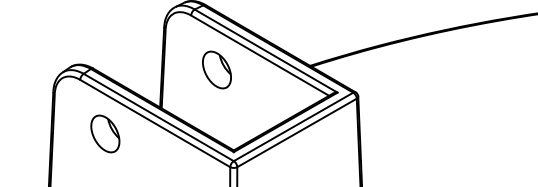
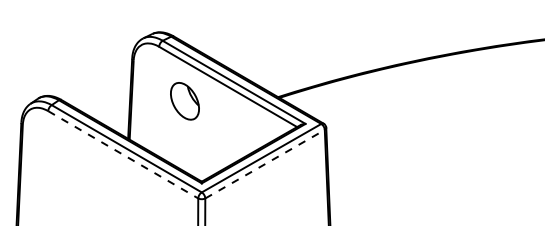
line: (155, 123) -> (123, 154), solid -> dashed
part: (105, 133) -> (73, 164), removed
line: (297, 133) -> (265, 164), solid -> dashed

